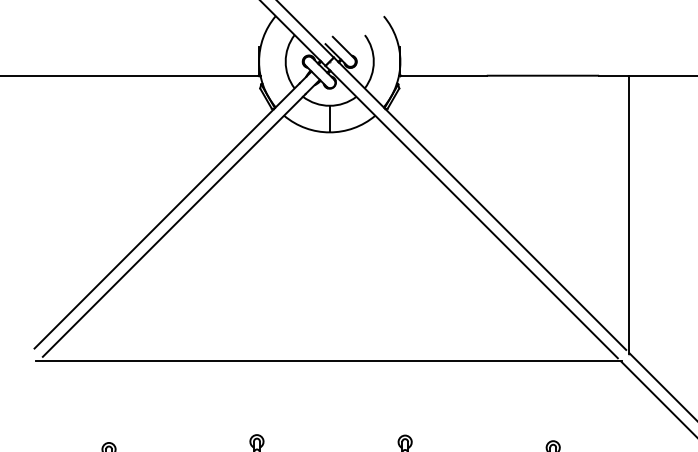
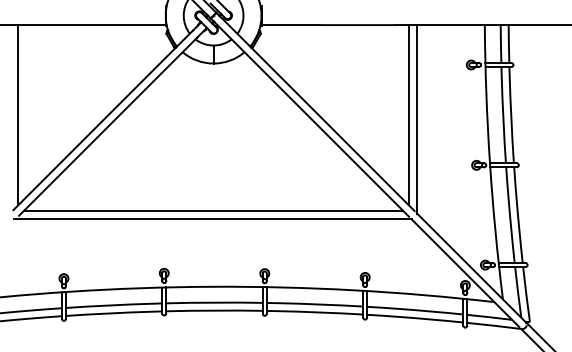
line: (42, 208) -> (18, 115), added
line: (617, 208) -> (408, 115), added
line: (329, 349) -> (213, 210), added

